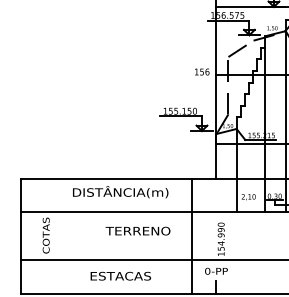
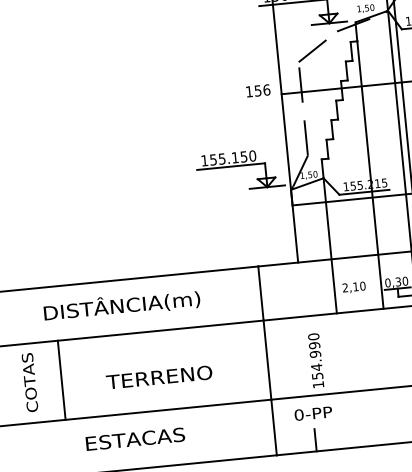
text: (120, 192) -> (121, 305), moved
text: (137, 230) -> (158, 376), moved
line: (65, 235) -> (61, 379), added
text: (120, 275) -> (134, 438), moved

